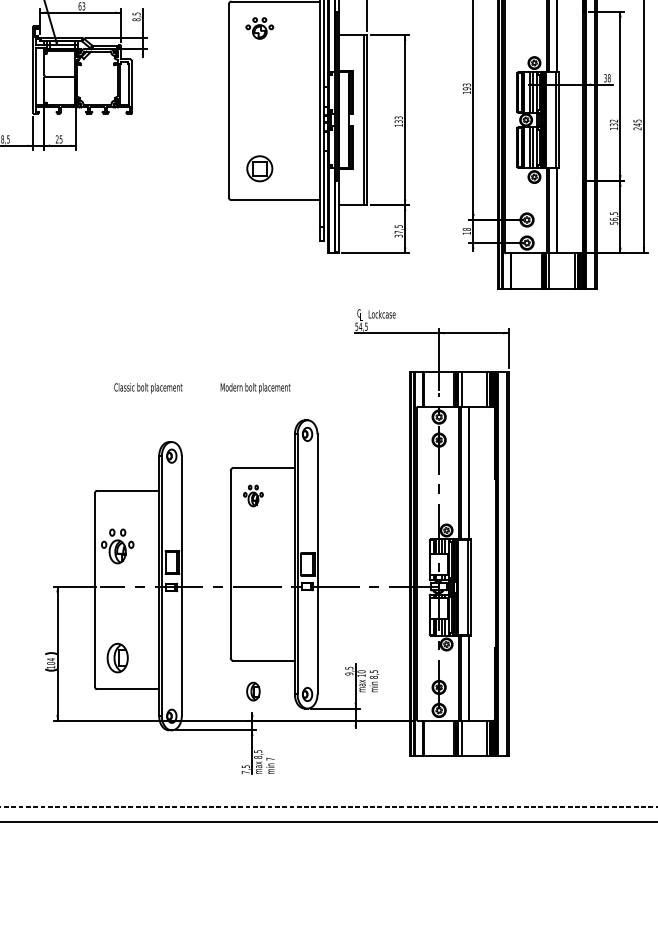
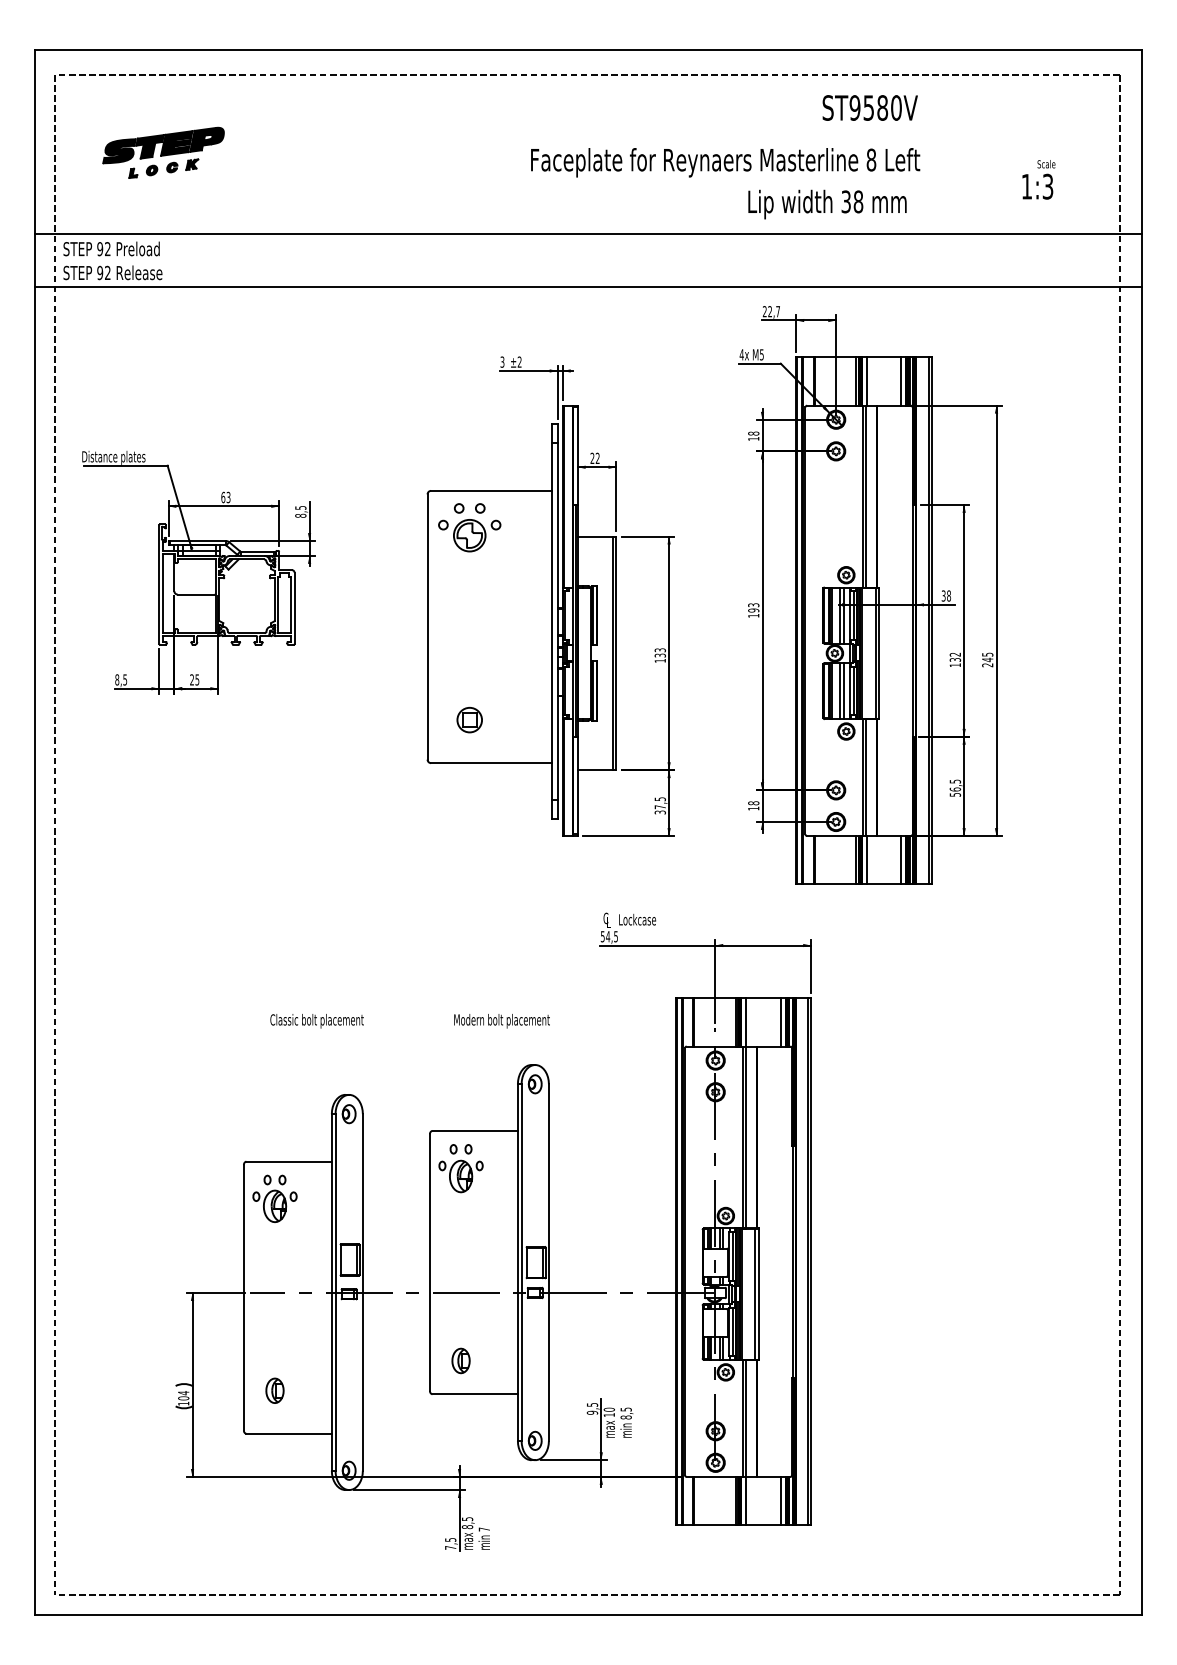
part: (259, 28) -> (469, 527), size x1.67
part: (259, 168) -> (469, 719), size x0.71
text: (255, 388) -> (501, 1021), moved
part: (253, 495) -> (460, 1168), size x1.67
part: (117, 546) -> (274, 1198), moved
part: (117, 657) -> (274, 1390), size x0.62
part: (253, 691) -> (460, 1360), moved

